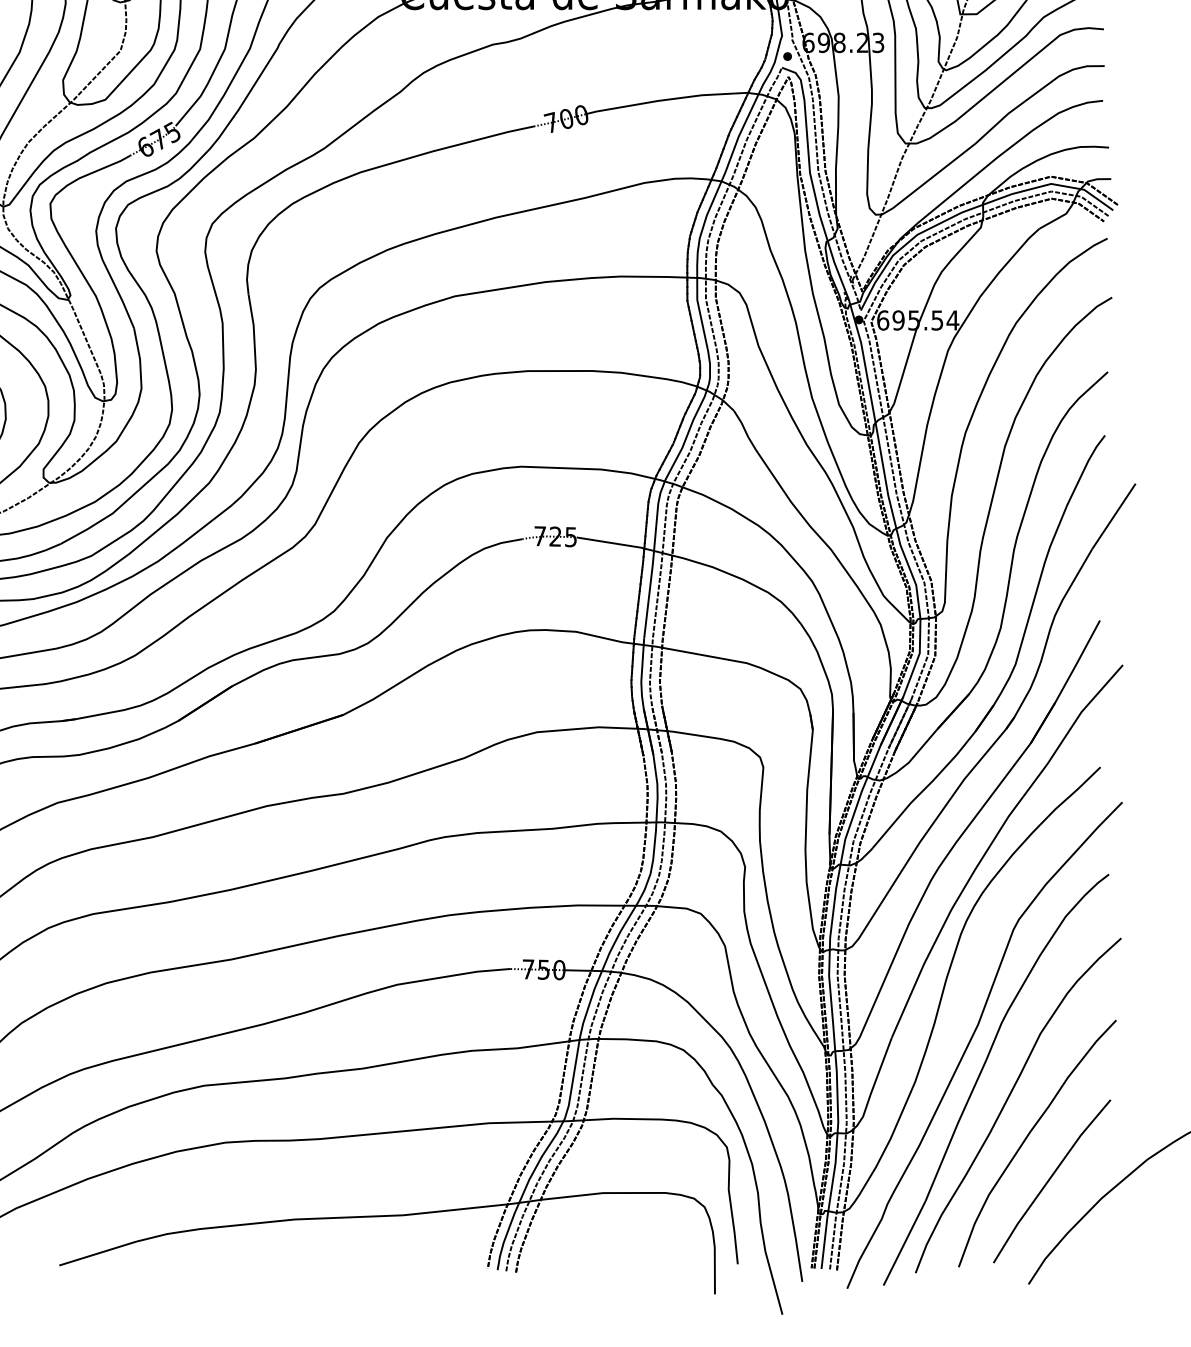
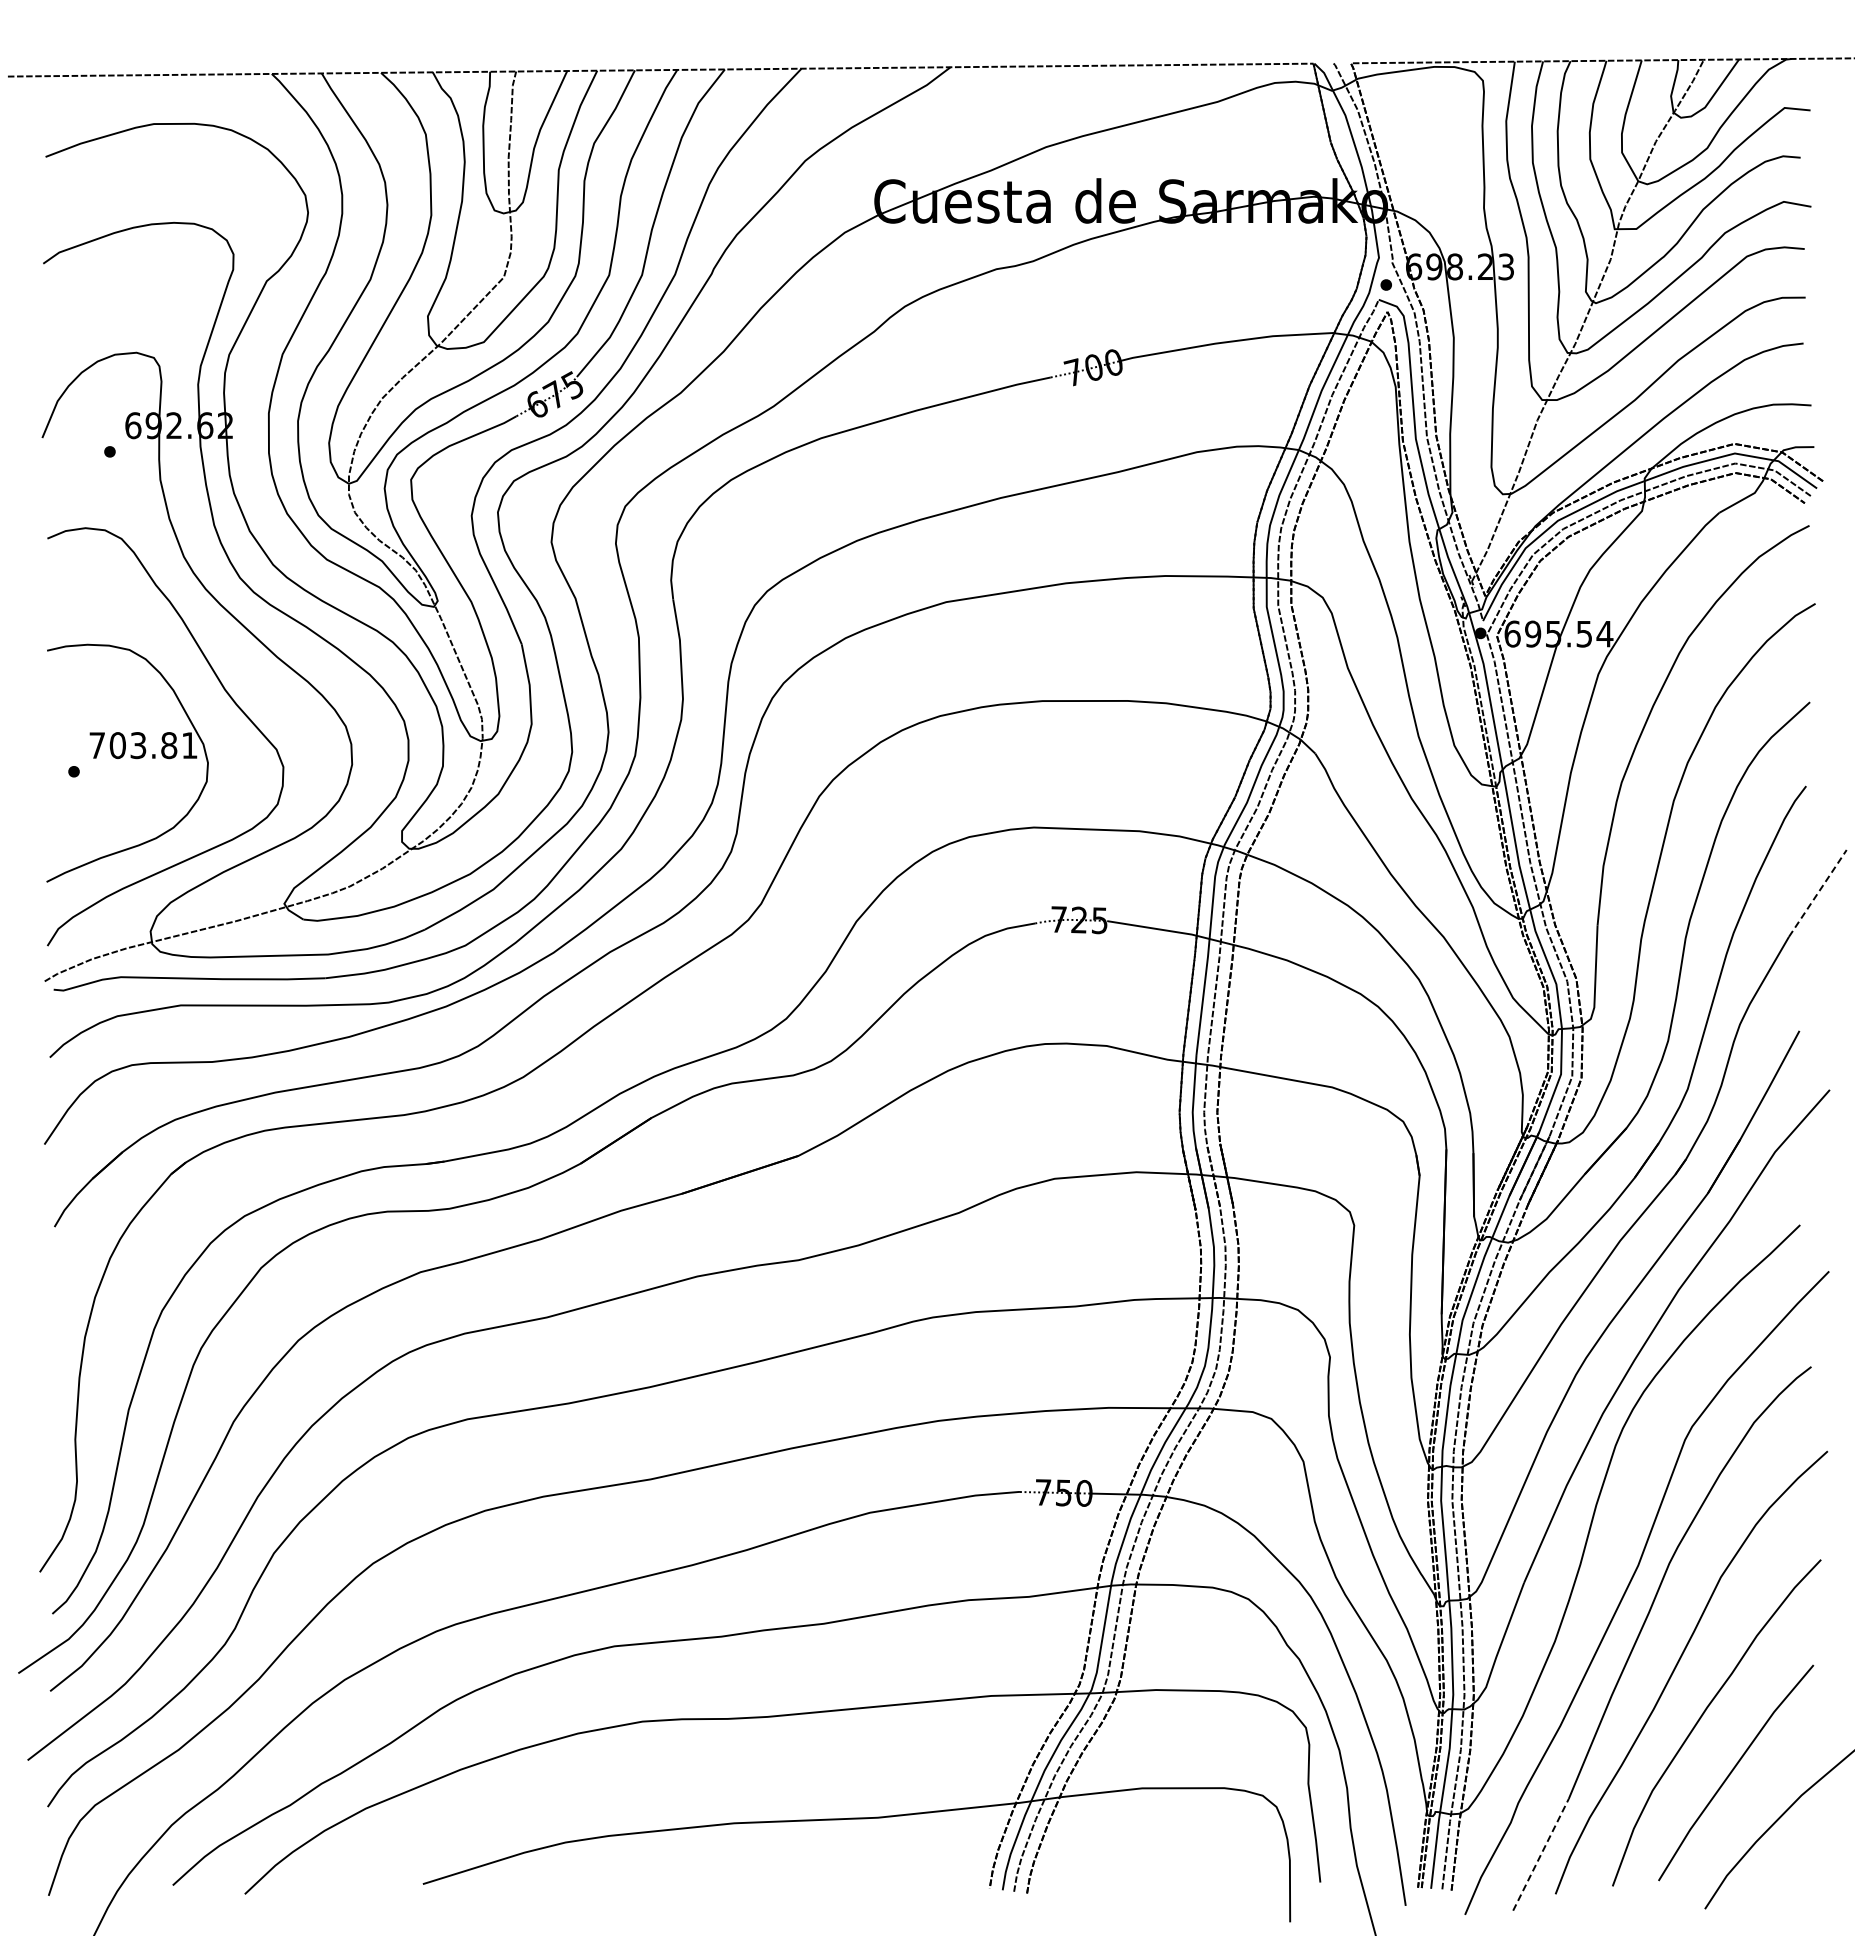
line: (1114, 516) -> (1818, 893), solid -> dashed
line: (904, 1243) -> (1541, 1854), solid -> dashed

